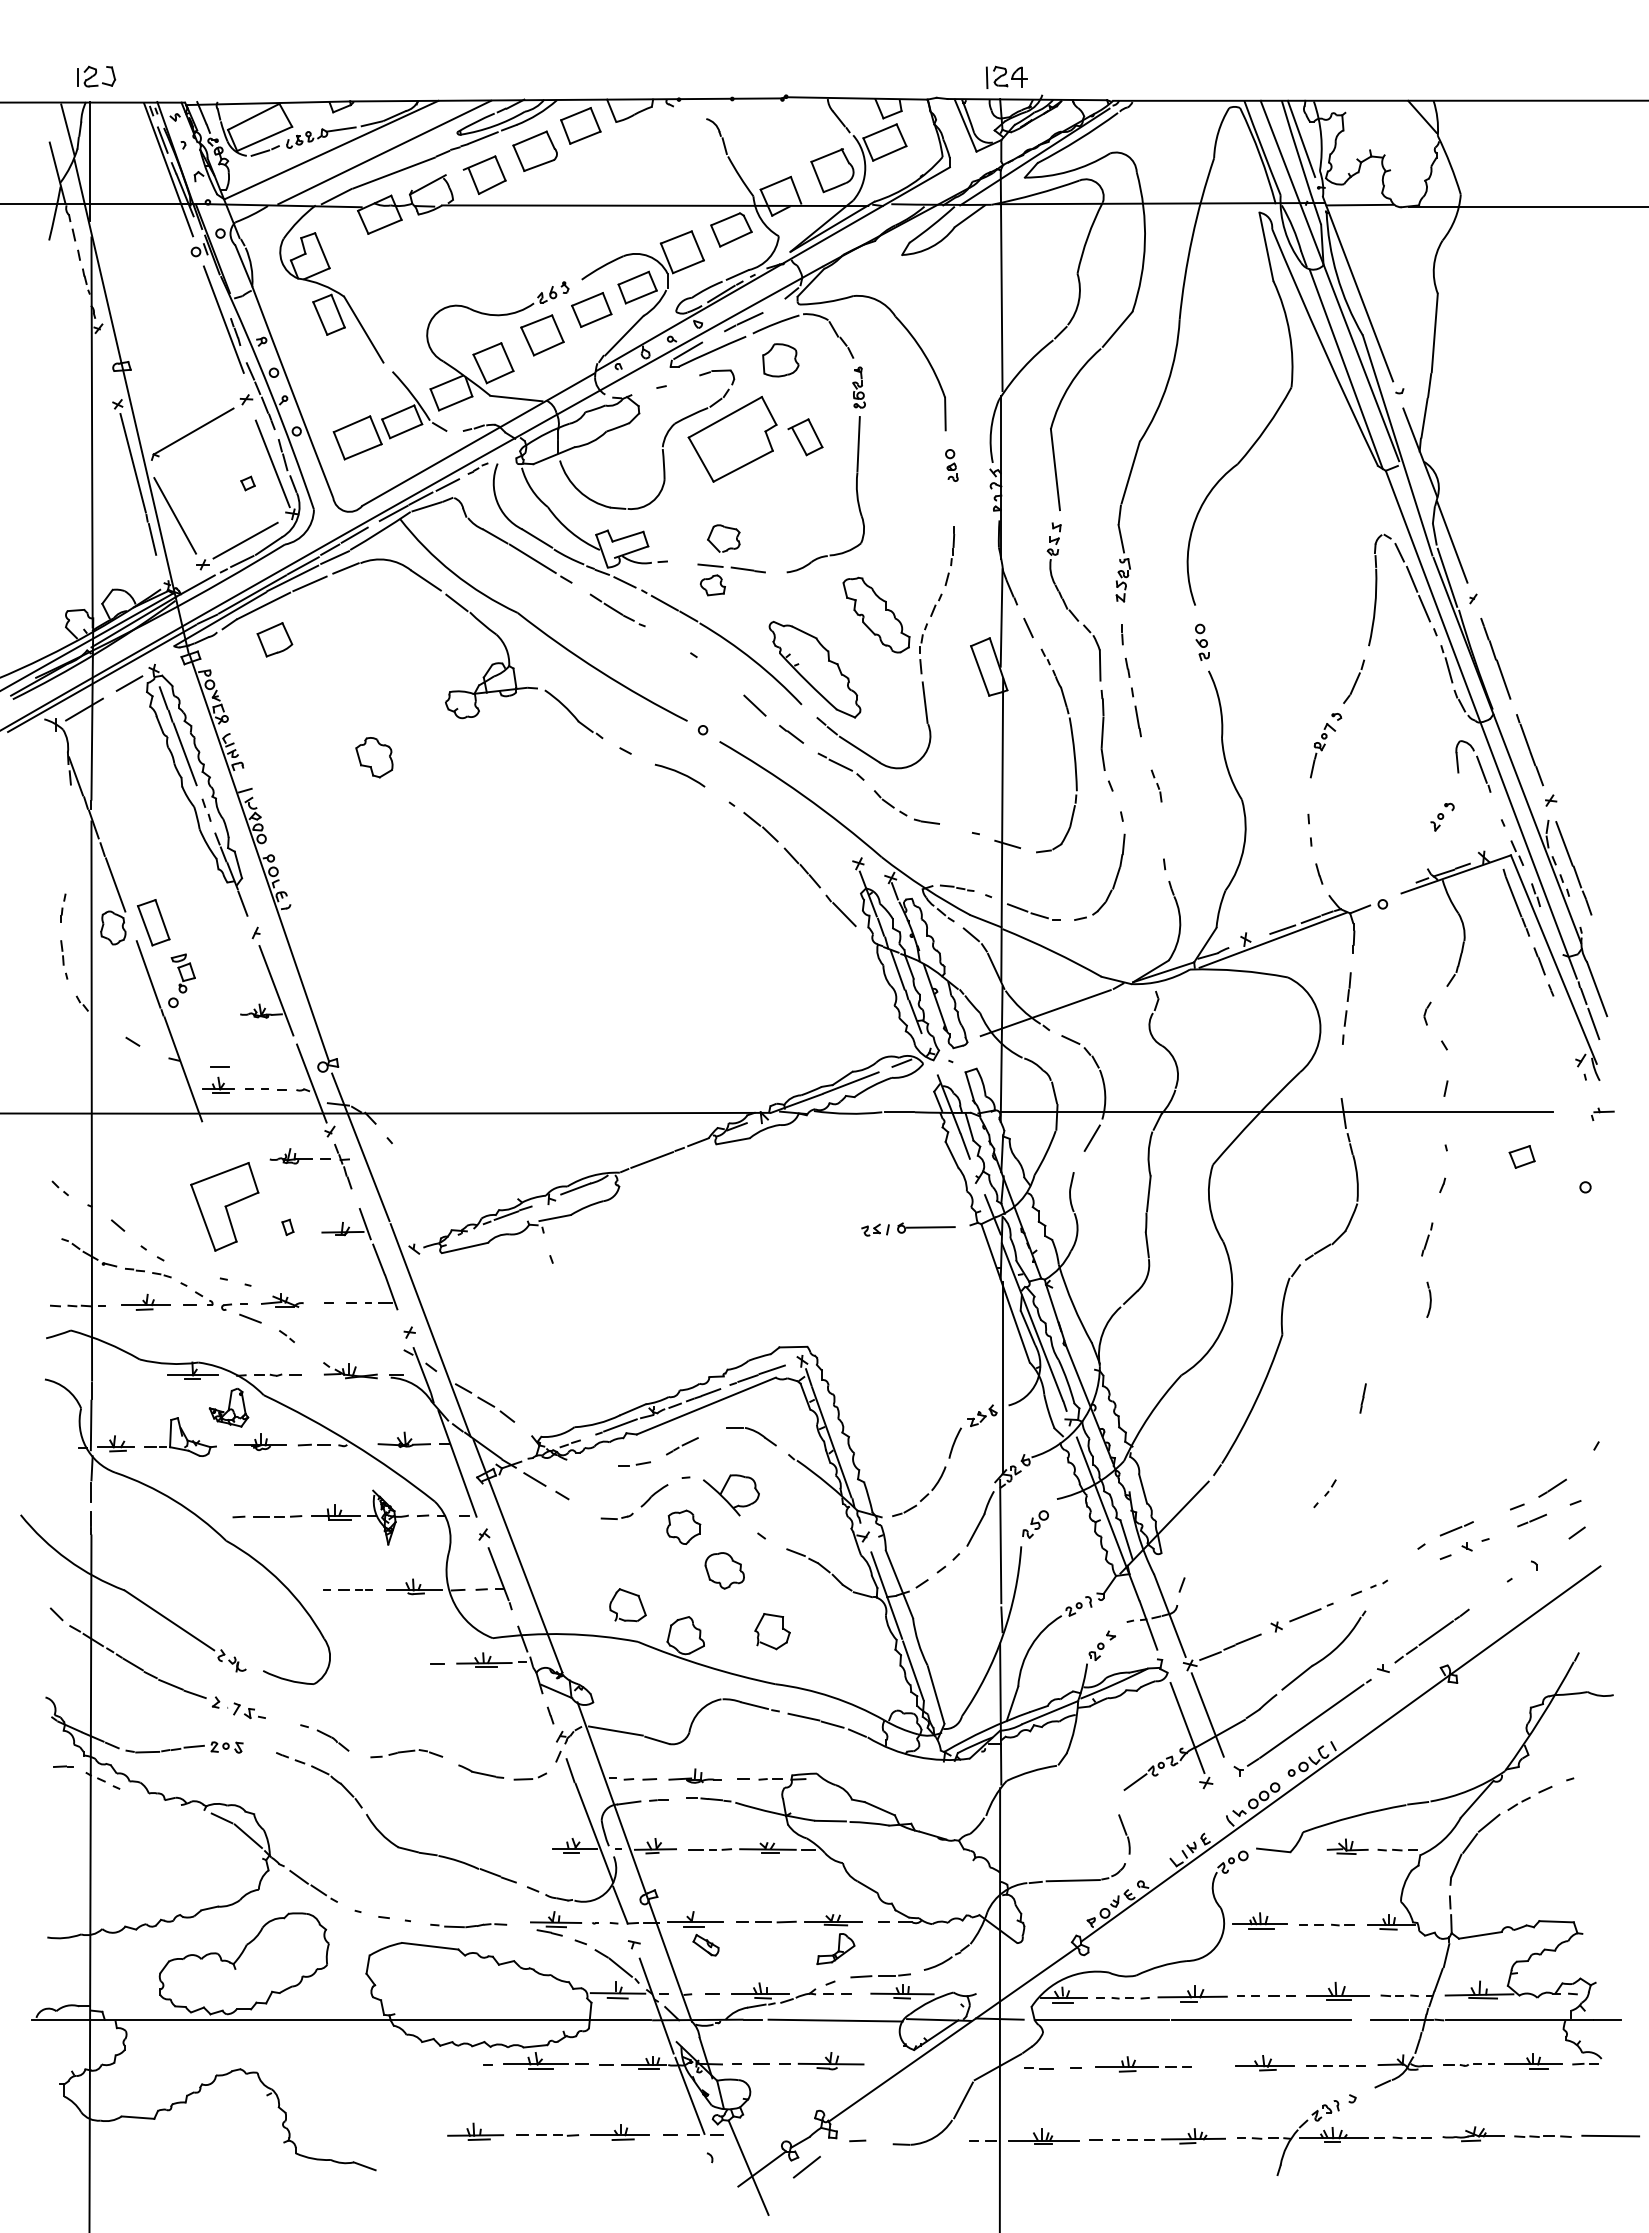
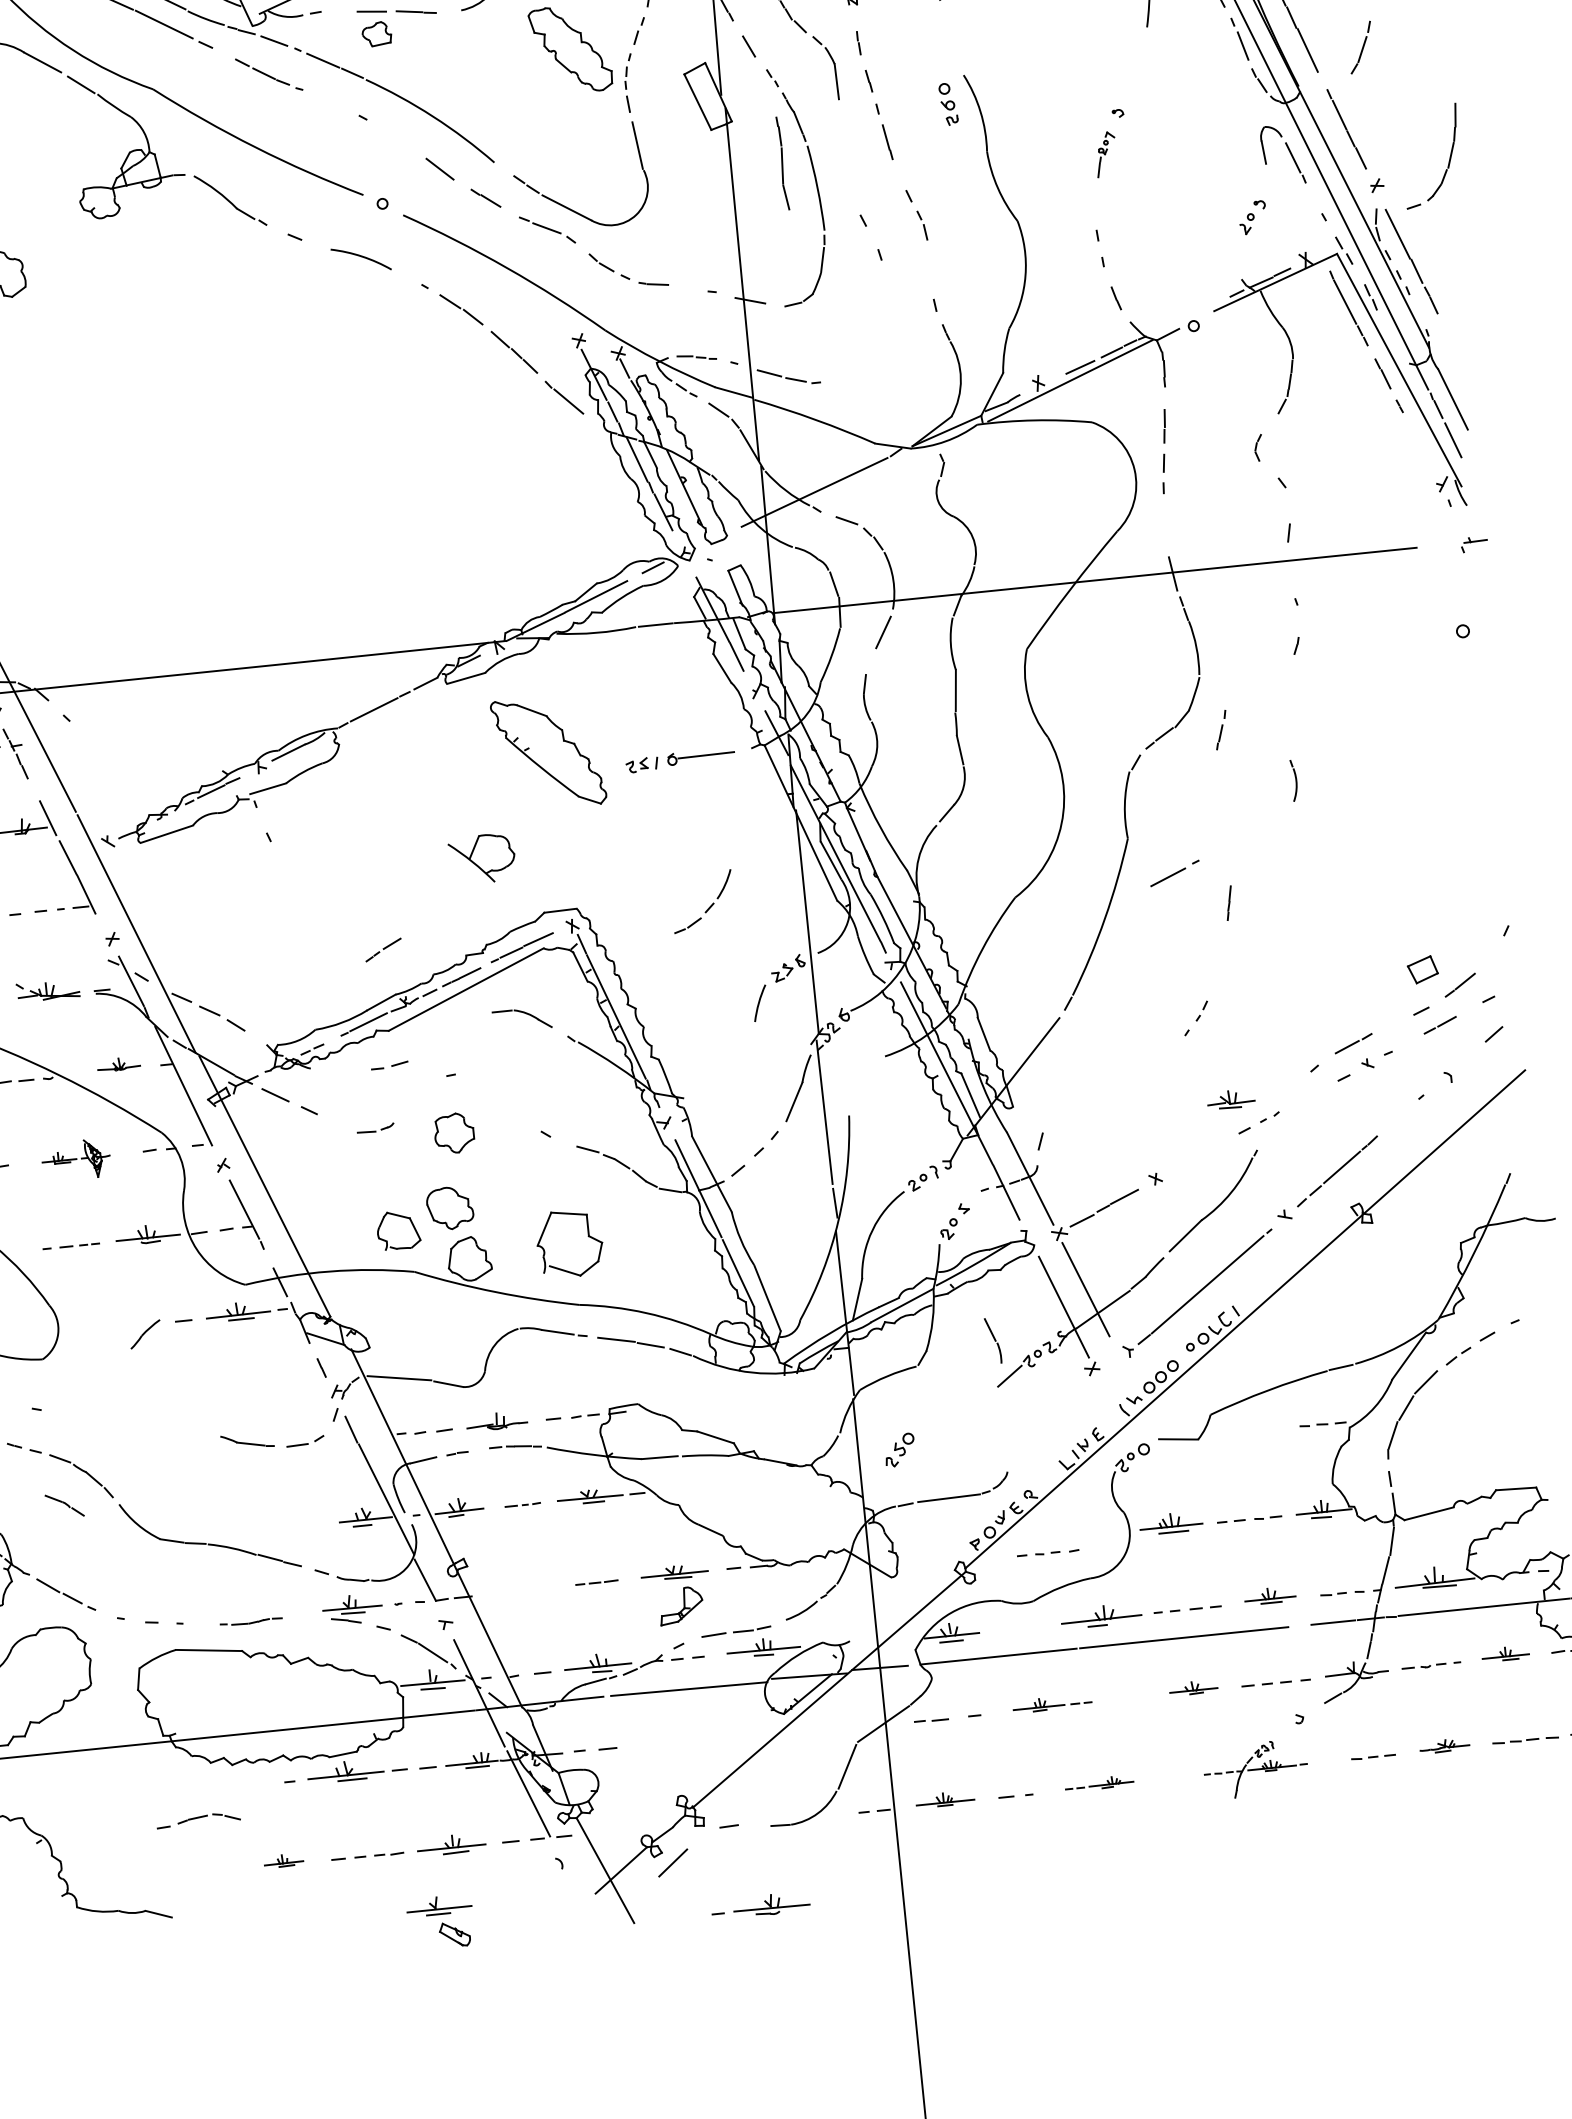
part: (1202, 641) -> (948, 103), moved
part: (814, 669) -> (548, 752), moved
part: (1354, 681) -> (1361, 47), moved
part: (1102, 730) -> (782, 163), moved
part: (1322, 750) -> (1105, 154), size x0.7
part: (1156, 785) -> (916, 214), size x1.4
part: (1114, 880) -> (1448, 158), moved
part: (1521, 1156) -> (1422, 969), moved
part: (1427, 1239) -> (1221, 730), moved
part: (403, 1439) -> (117, 1064), size x0.7
line: (682, 1446) -> (383, 950), moved
part: (654, 1495) -> (145, 1334), moved
part: (731, 1495) -> (482, 859), moved
part: (924, 1496) -> (709, 906), moved
part: (359, 1517) -> (75, 1160), size x0.6
part: (1035, 1524) -> (899, 1450), moved
part: (724, 1570) -> (449, 1207), moved
part: (1311, 1612) -> (1174, 873), moved
part: (772, 1631) -> (569, 1243), size x1.6
part: (332, 1740) -> (64, 1505), moved
part: (406, 1753) -> (198, 1819), moved
part: (1124, 1834) -> (993, 1340), moved
part: (1347, 1846) -> (1230, 1099), moved
part: (709, 1849) -> (522, 1504), size x0.7
part: (766, 1921) -> (597, 1581), size x0.6
part: (468, 1925) -> (250, 1621), size x0.7
part: (695, 1933) -> (441, 1922), moved
part: (1337, 1990) -> (1269, 1594), size x0.7
part: (1122, 1998) -> (1047, 1553), moved
part: (821, 2061) -> (760, 1906), moved
part: (1533, 2061) -> (1505, 1654), size x0.7
part: (1264, 2063) -> (1193, 1688), size x0.7
part: (1143, 2064) -> (1052, 1703), size x0.7
part: (475, 2131) -> (283, 1860), size x0.6
part: (1473, 2134) -> (1444, 1746), size x0.7
part: (1043, 2136) -> (944, 1799), size x0.7
part: (1176, 2136) -> (1099, 1783), size x0.6
part: (1310, 2137) -> (1255, 1768), size x0.6

